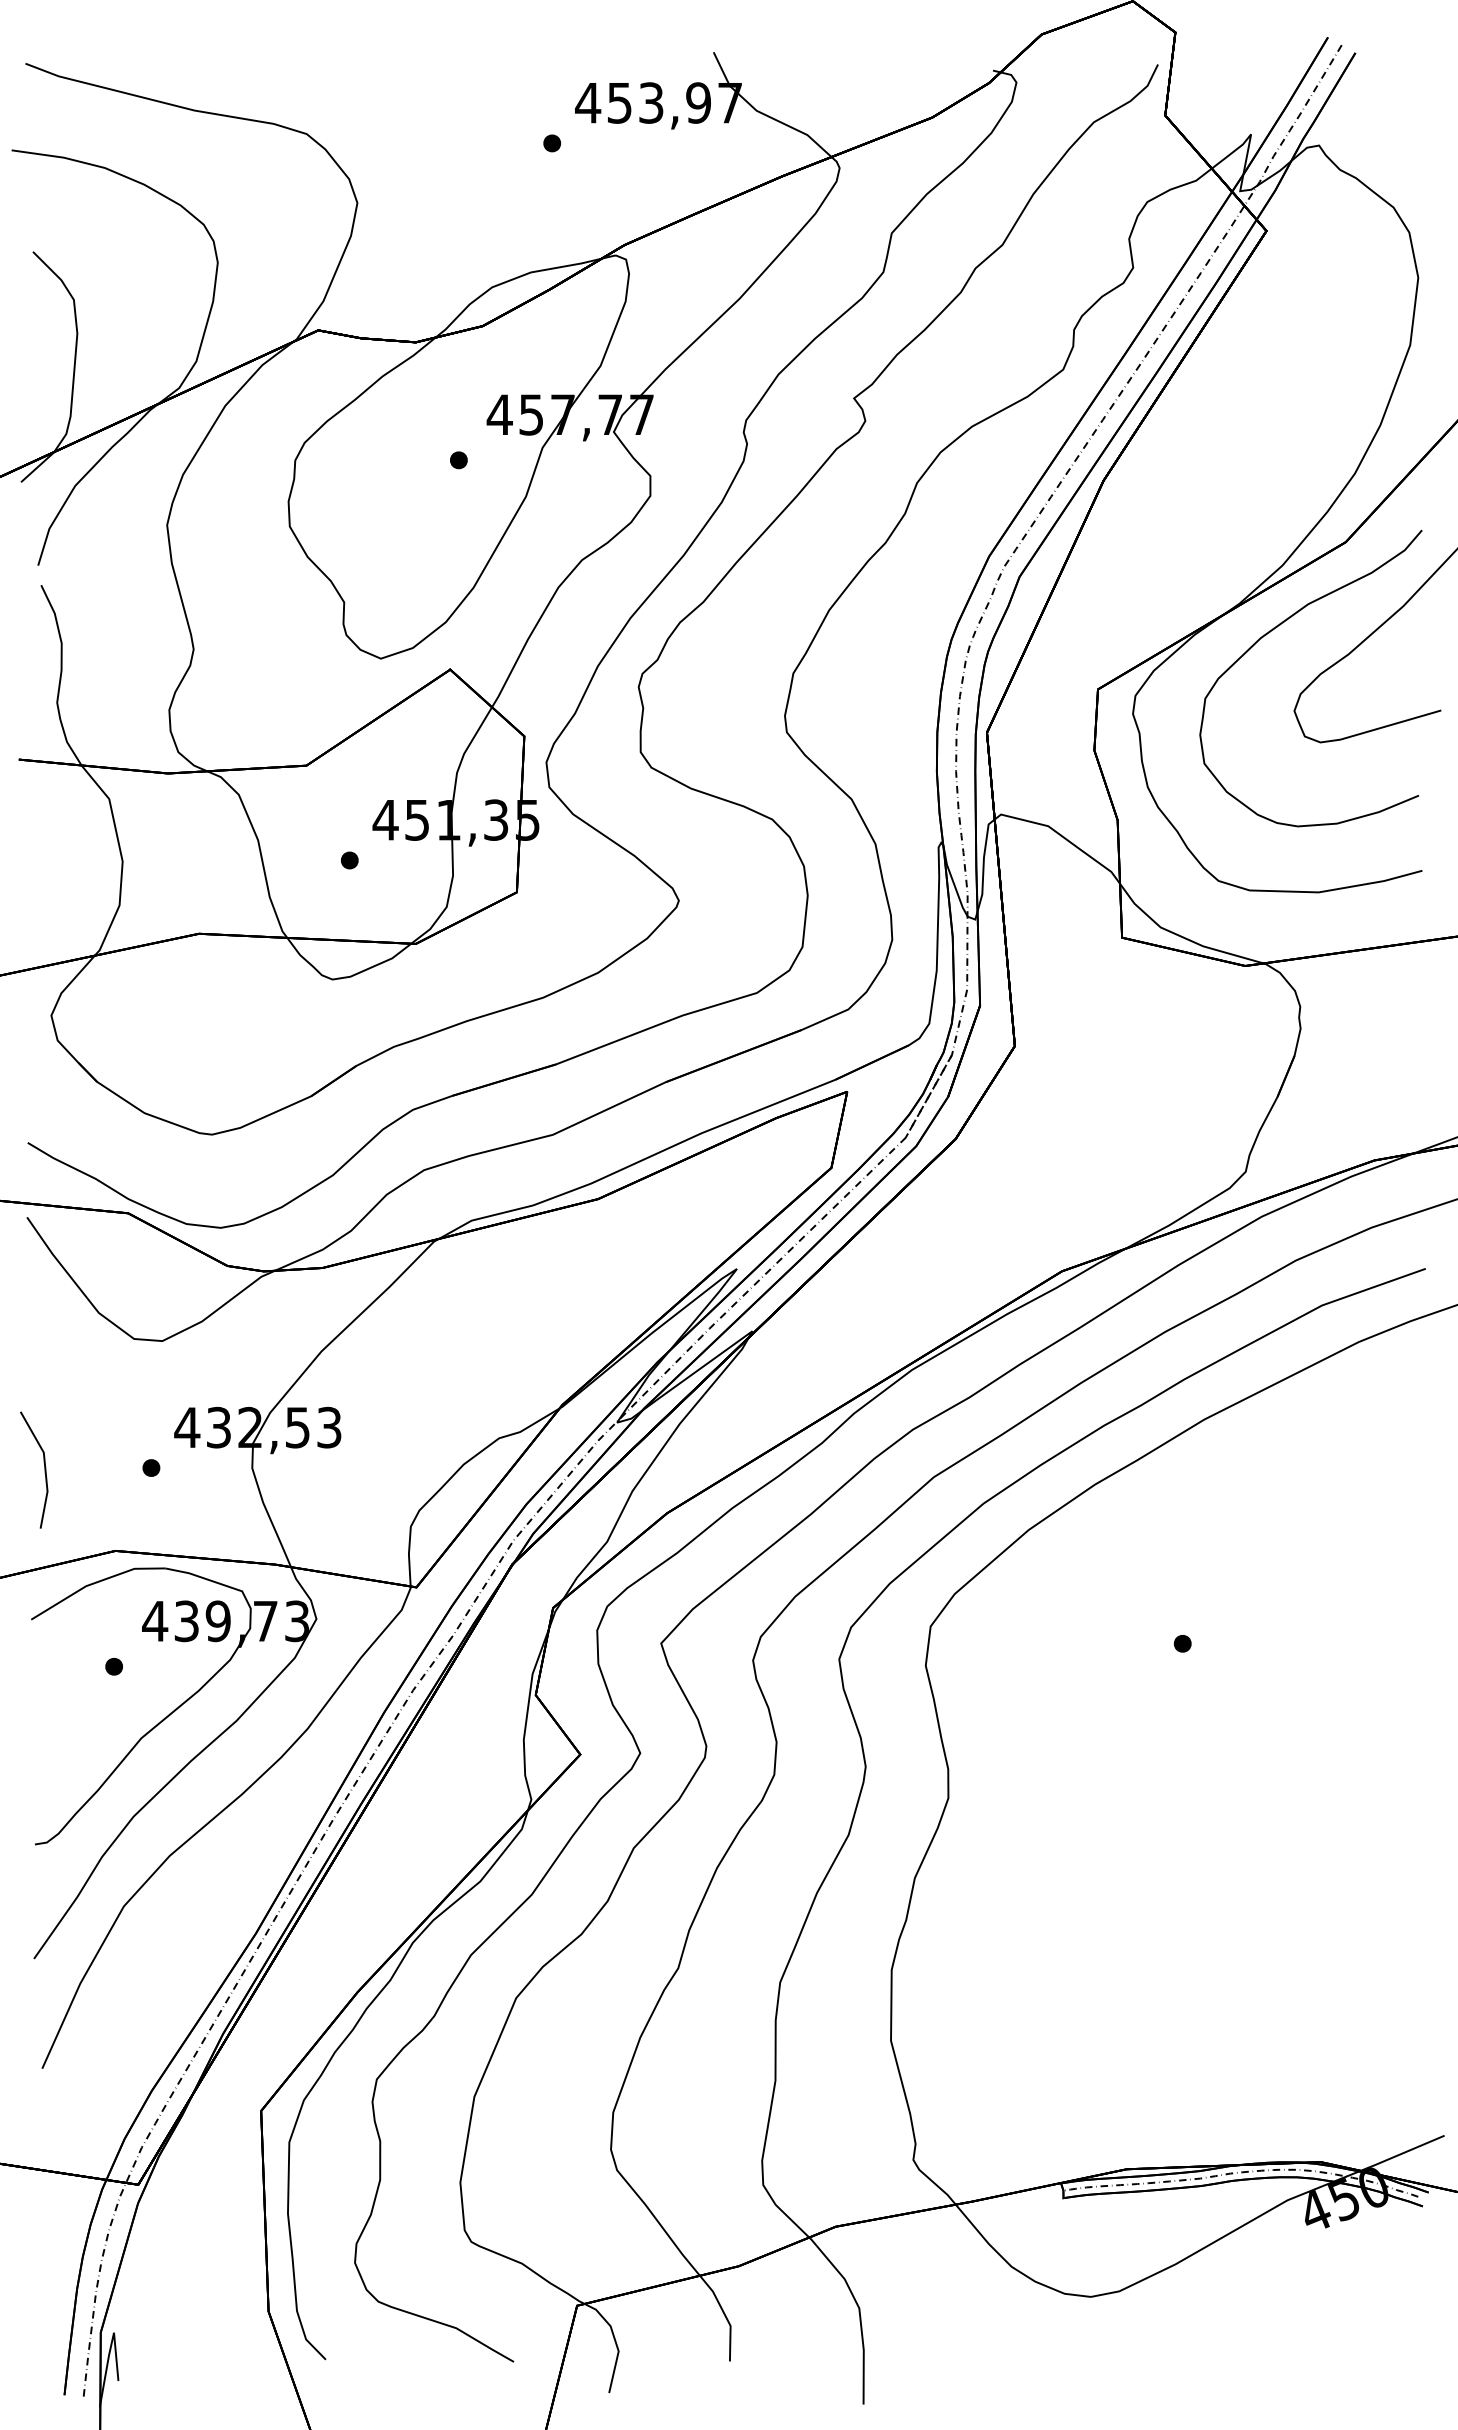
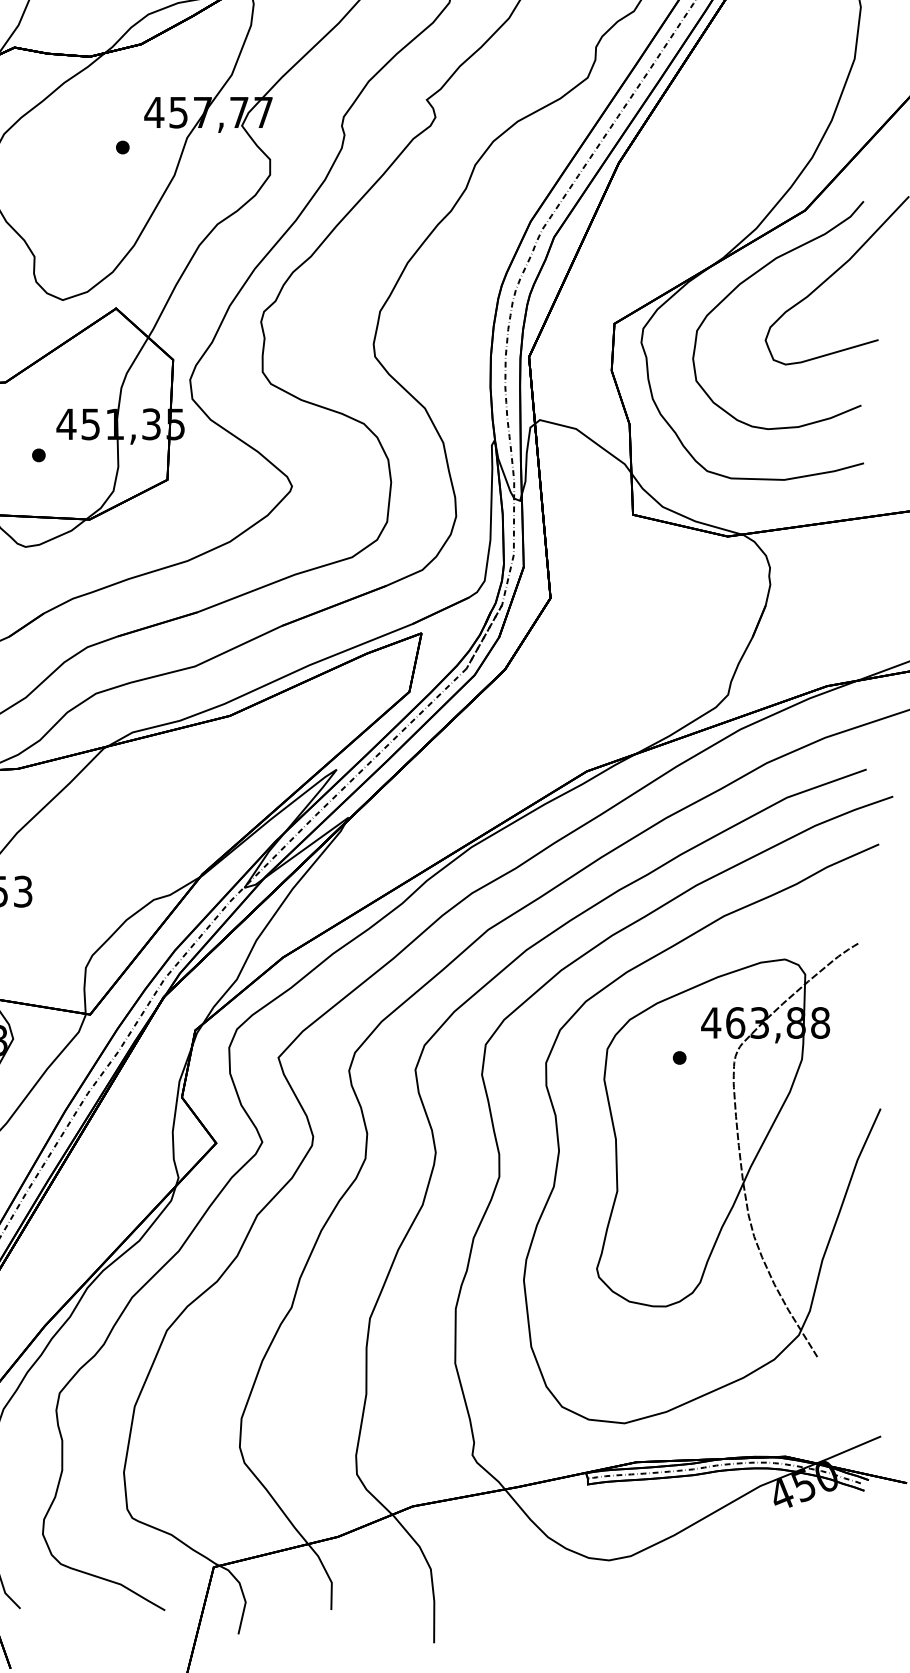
part: (1211, 1742) -> (701, 1133), added

